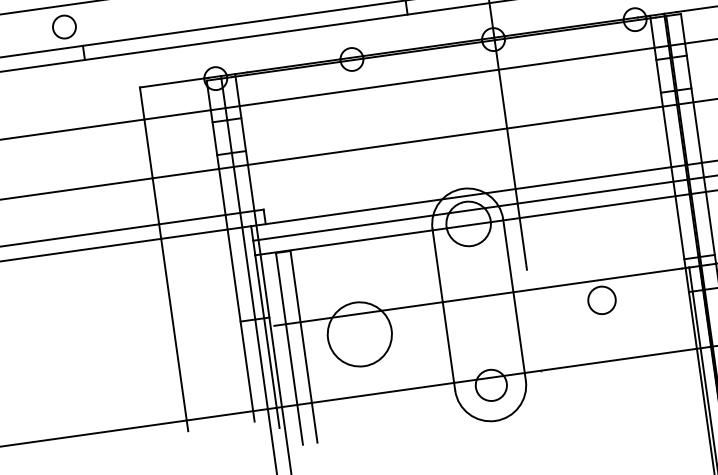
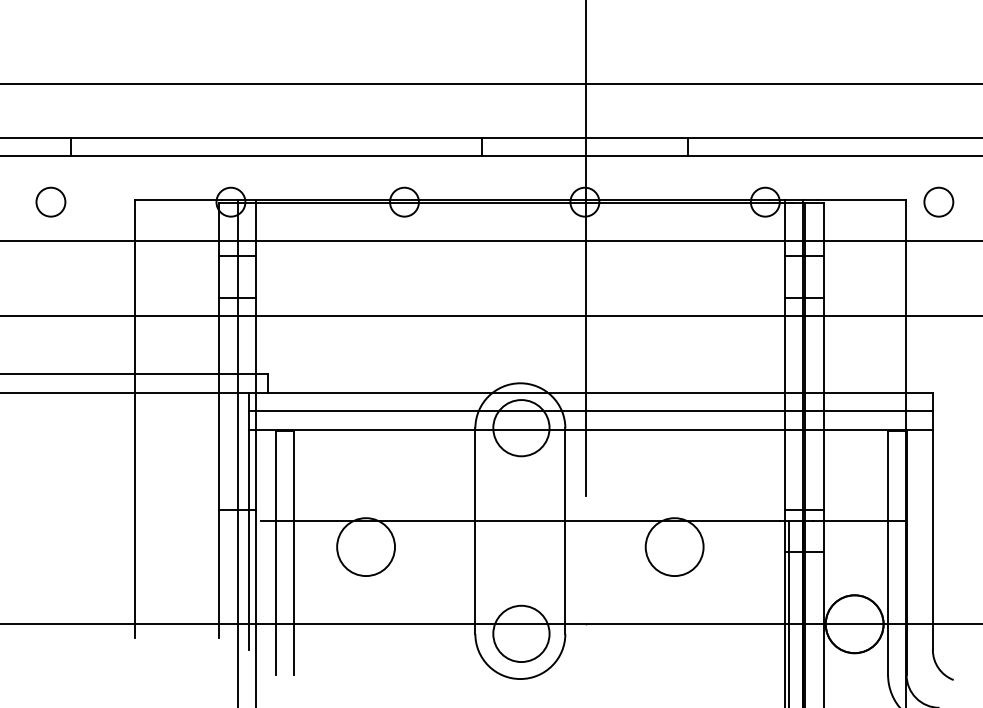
circle: (64, 26) -> (50, 201), moved
circle: (601, 300) -> (674, 547), size x1.67
circle: (360, 334) -> (366, 547), size x0.71
circle: (491, 385) -> (521, 633), size x1.43

